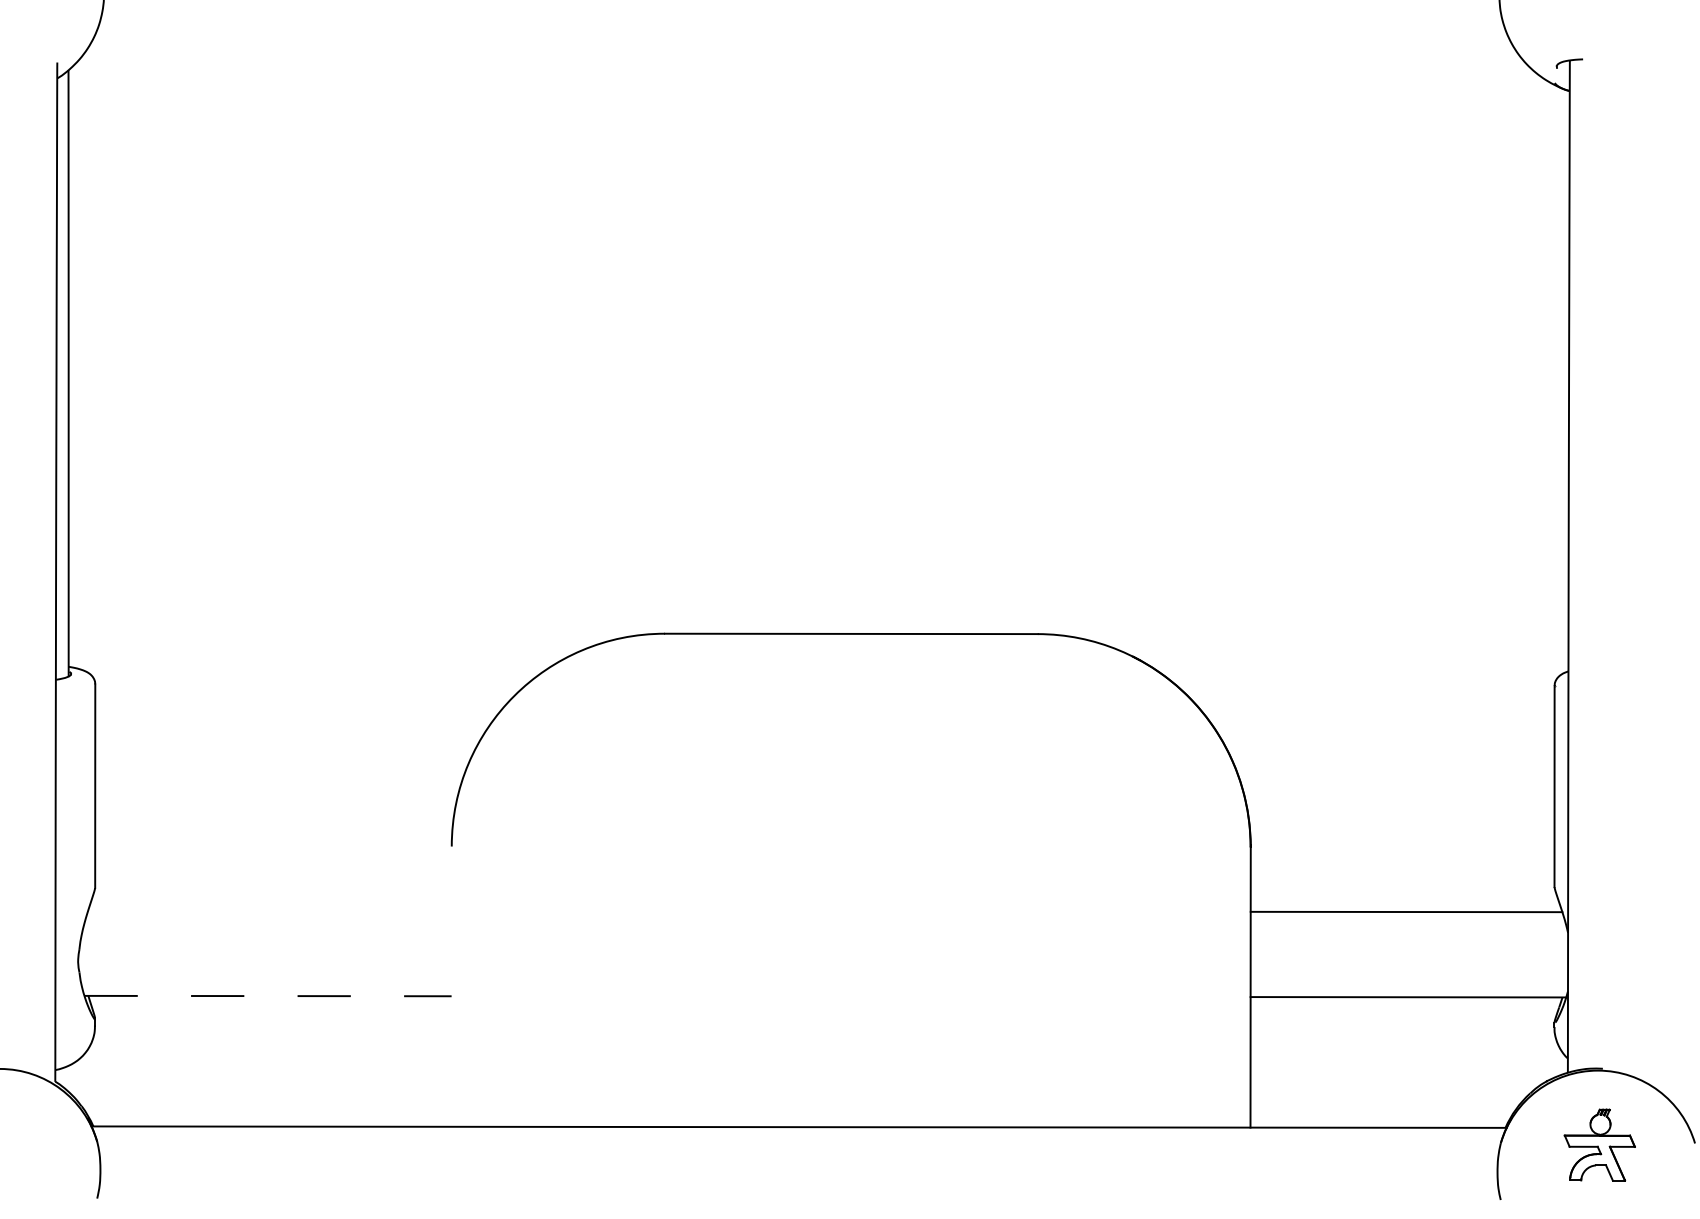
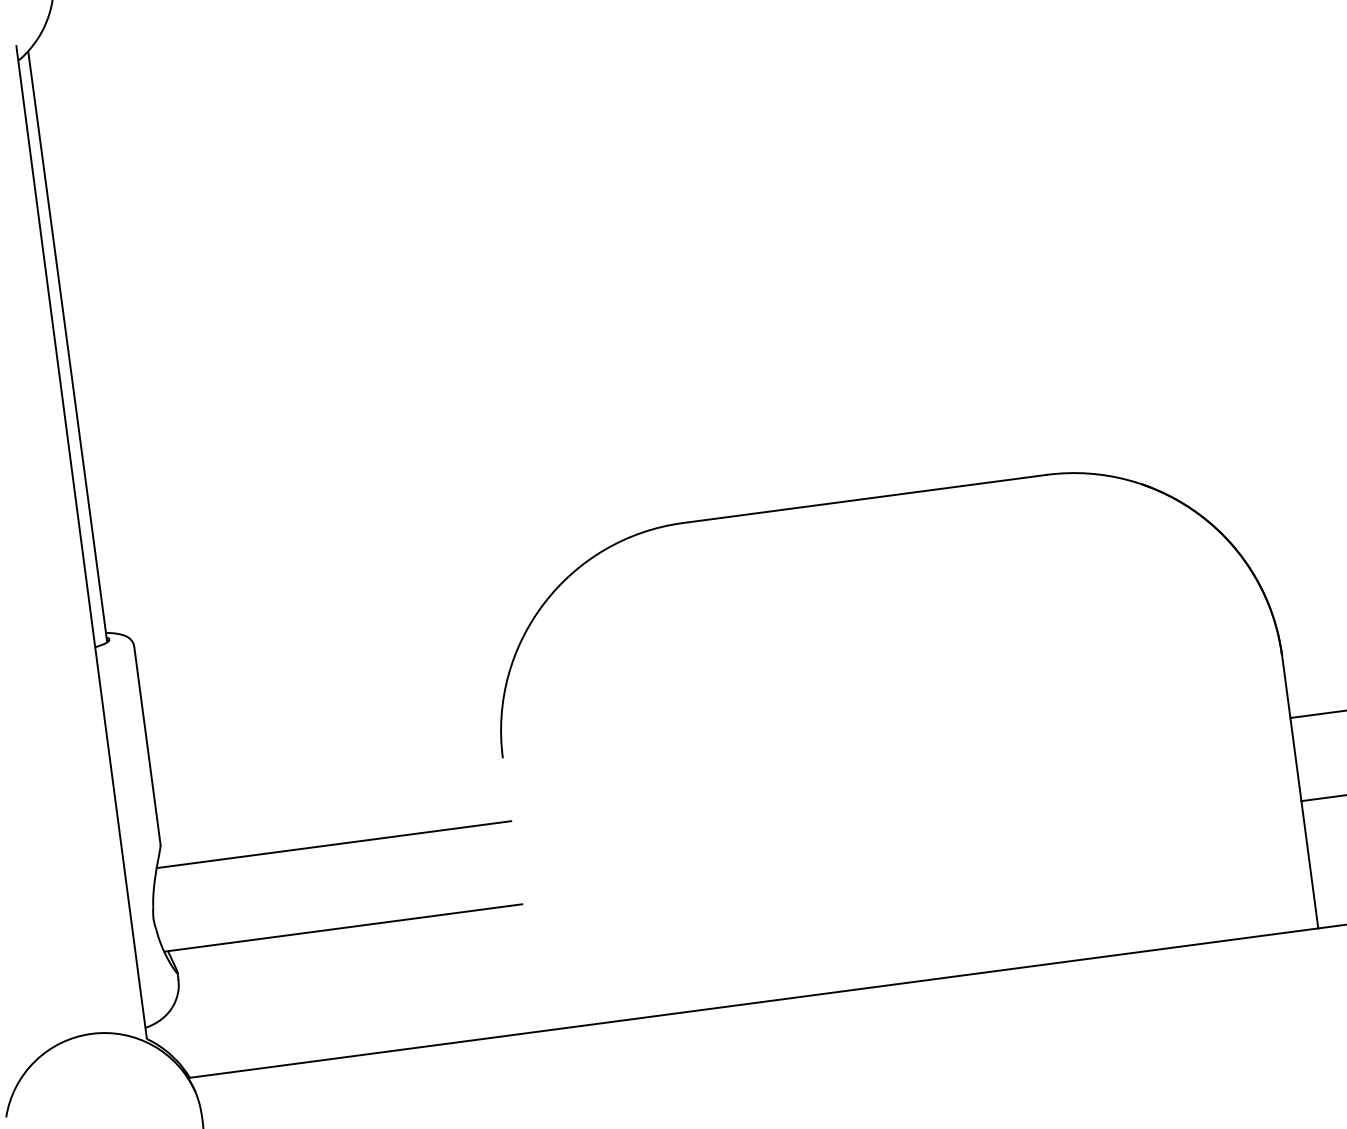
line: (269, 910) -> (333, 844), added
line: (268, 996) -> (343, 928), dashed -> solid

